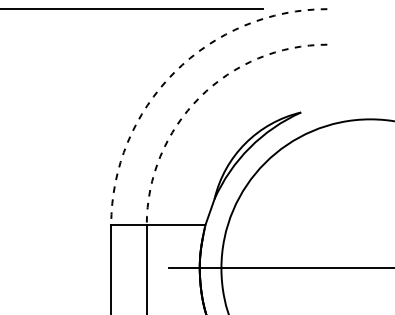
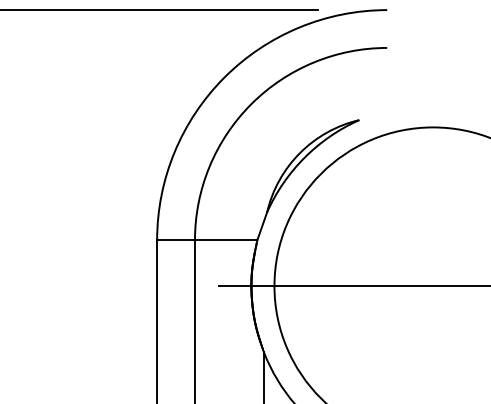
arc: (174, 72) -> (224, 77), dashed -> solid
arc: (199, 97) -> (251, 104), dashed -> solid

